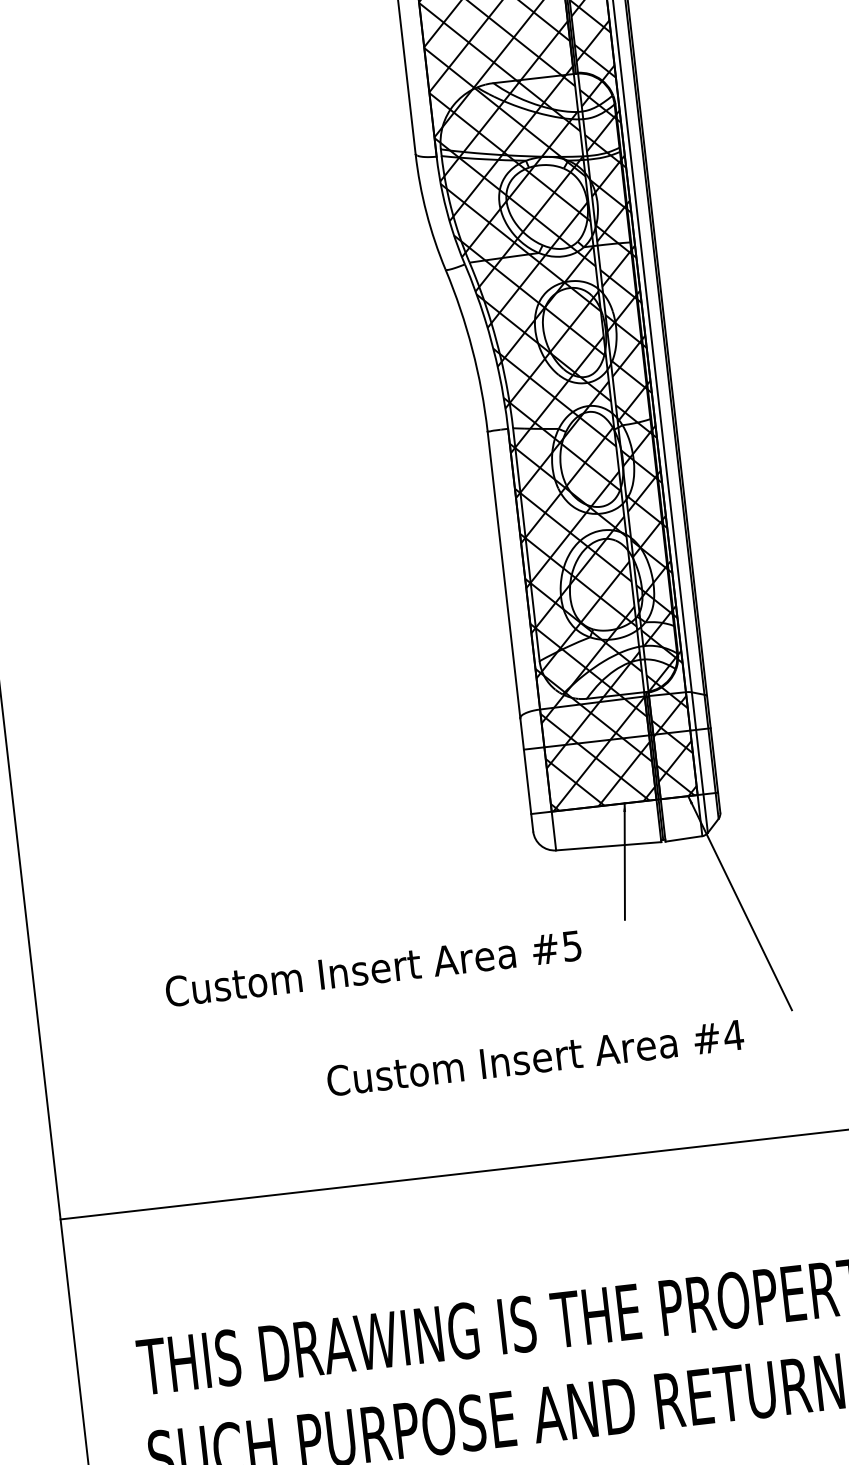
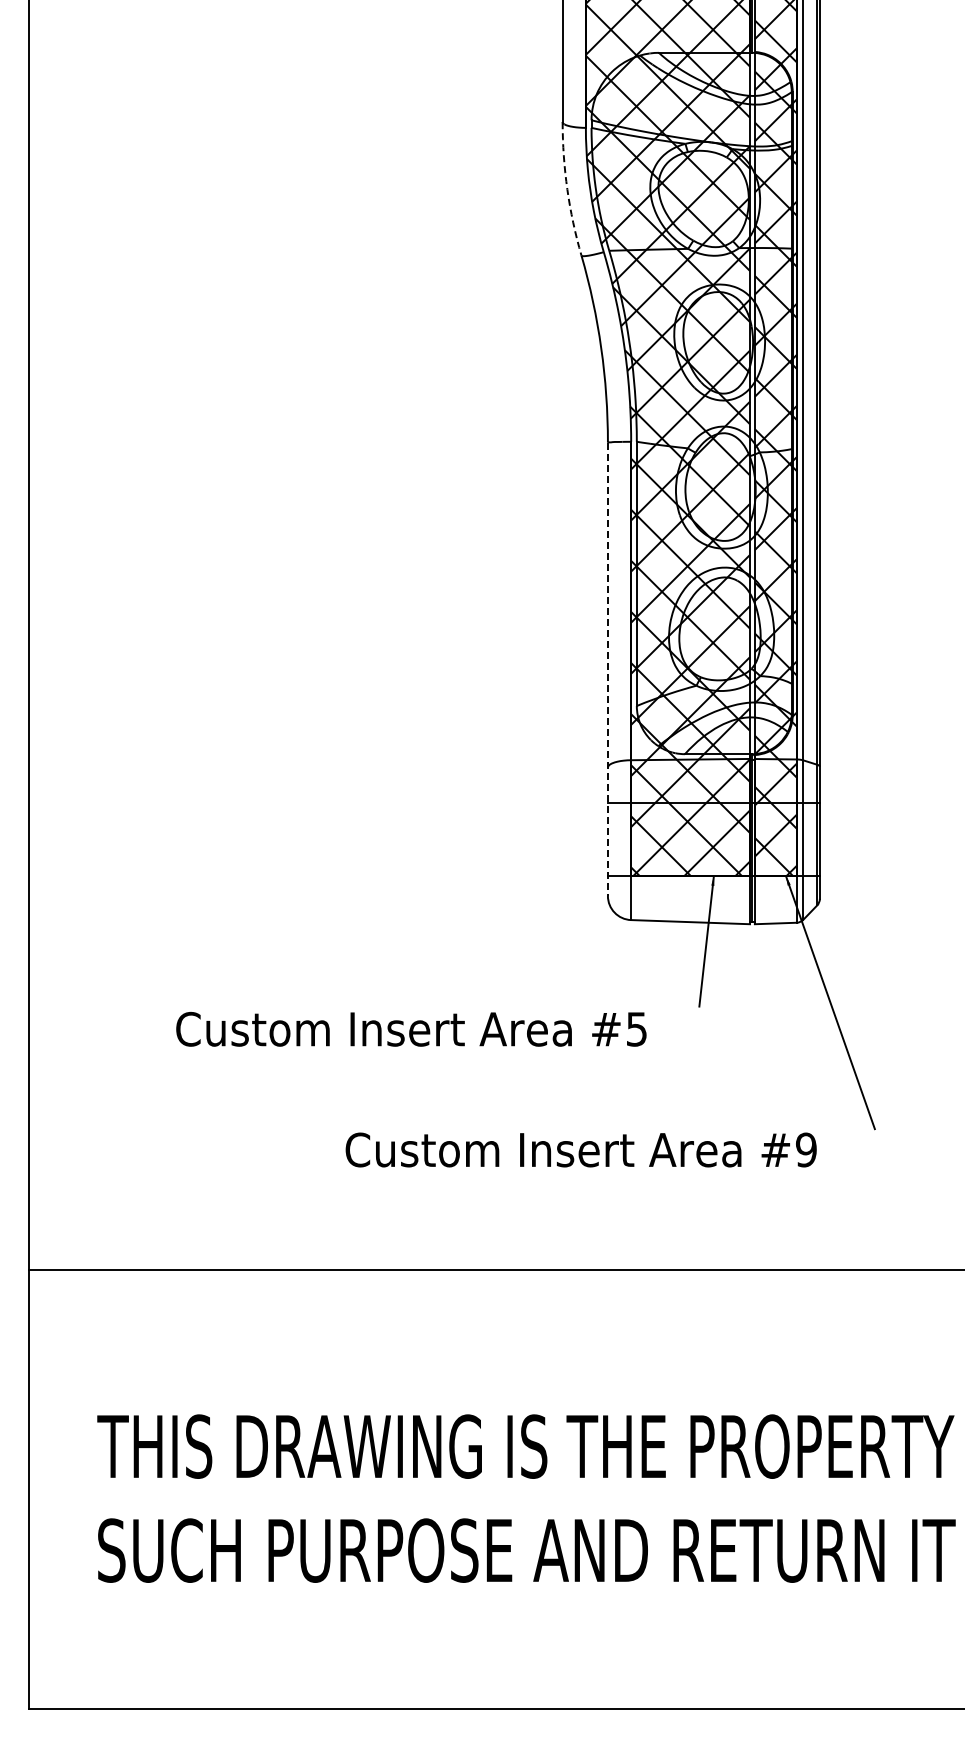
arc: (426, 212) -> (567, 189), solid -> dashed
line: (510, 631) -> (607, 669), solid -> dashed
text: (733, 1035) -> (806, 1149), #4 -> #9

